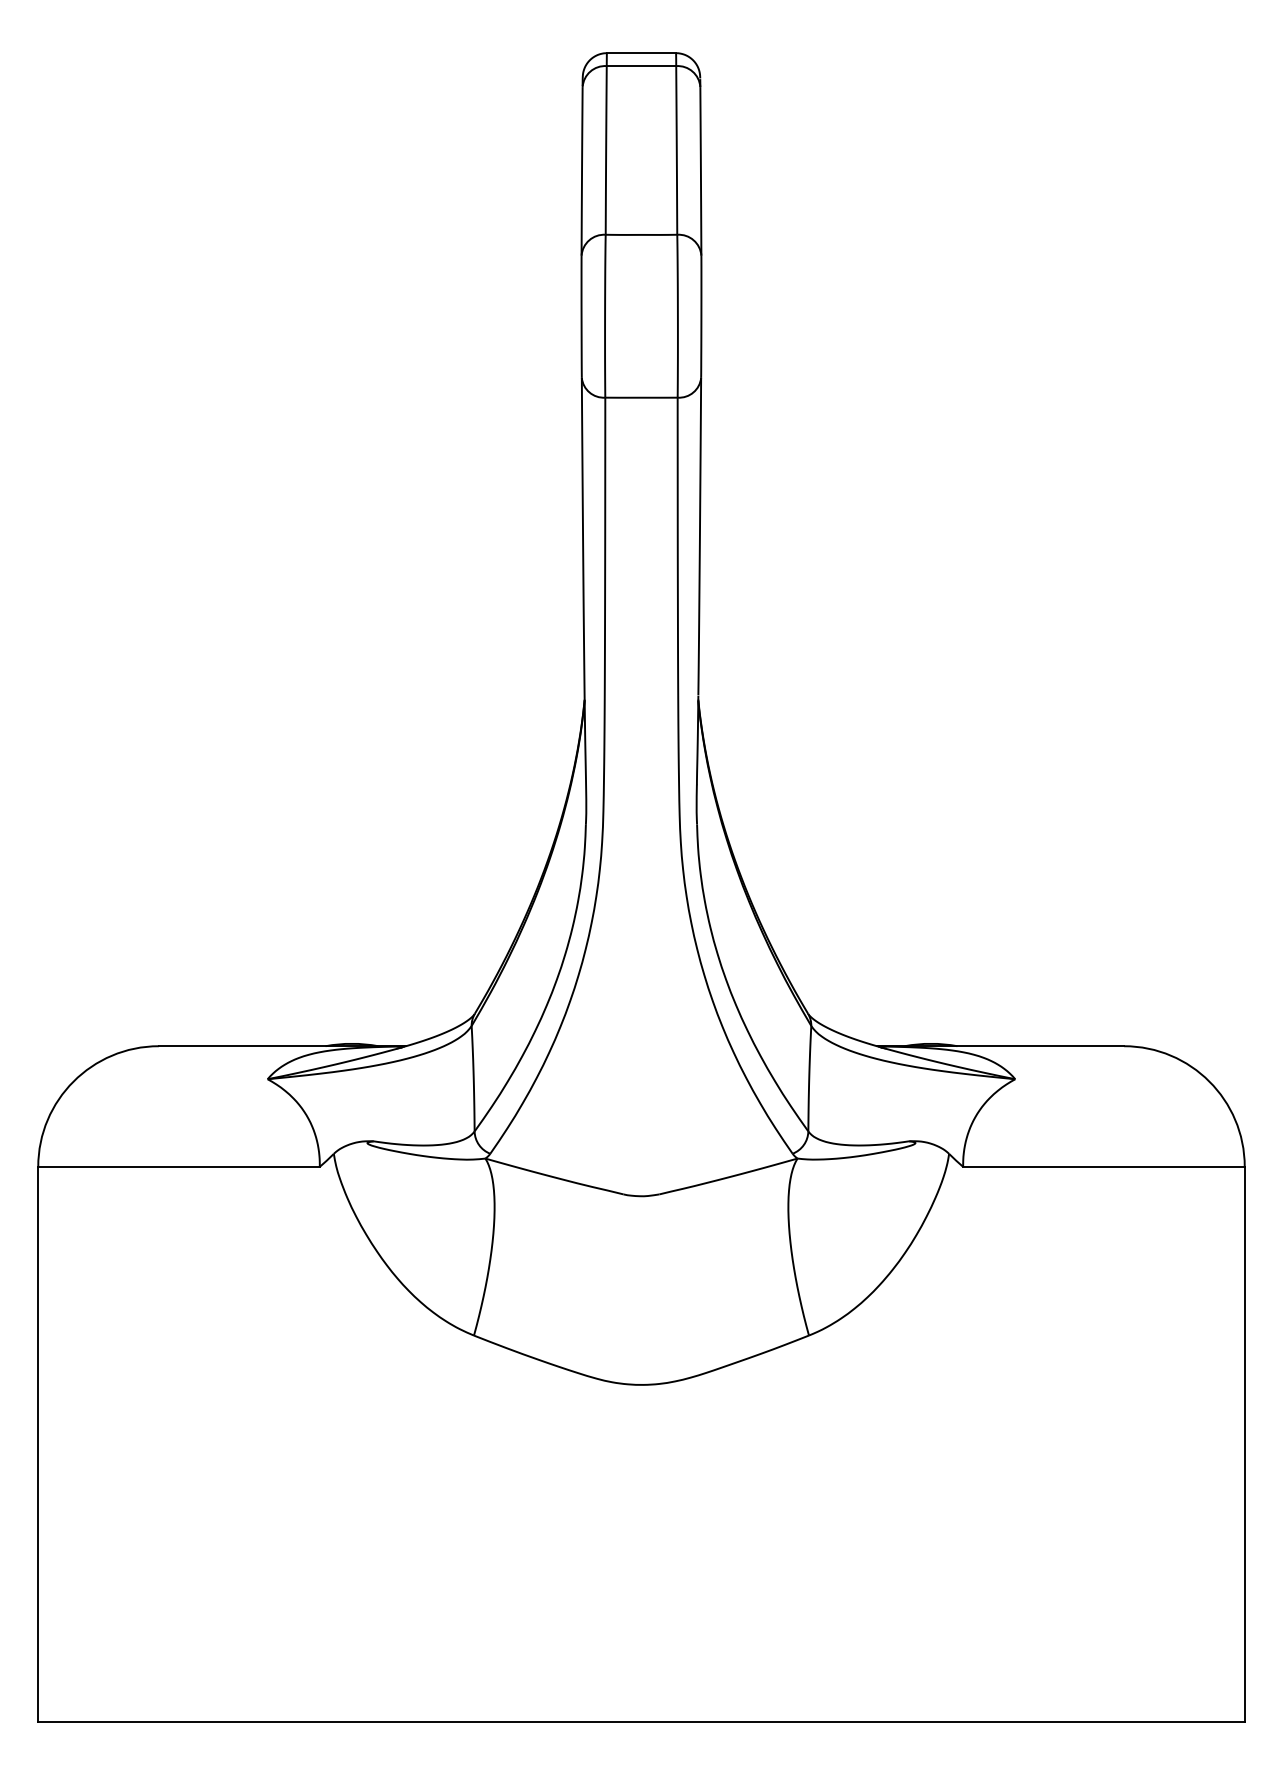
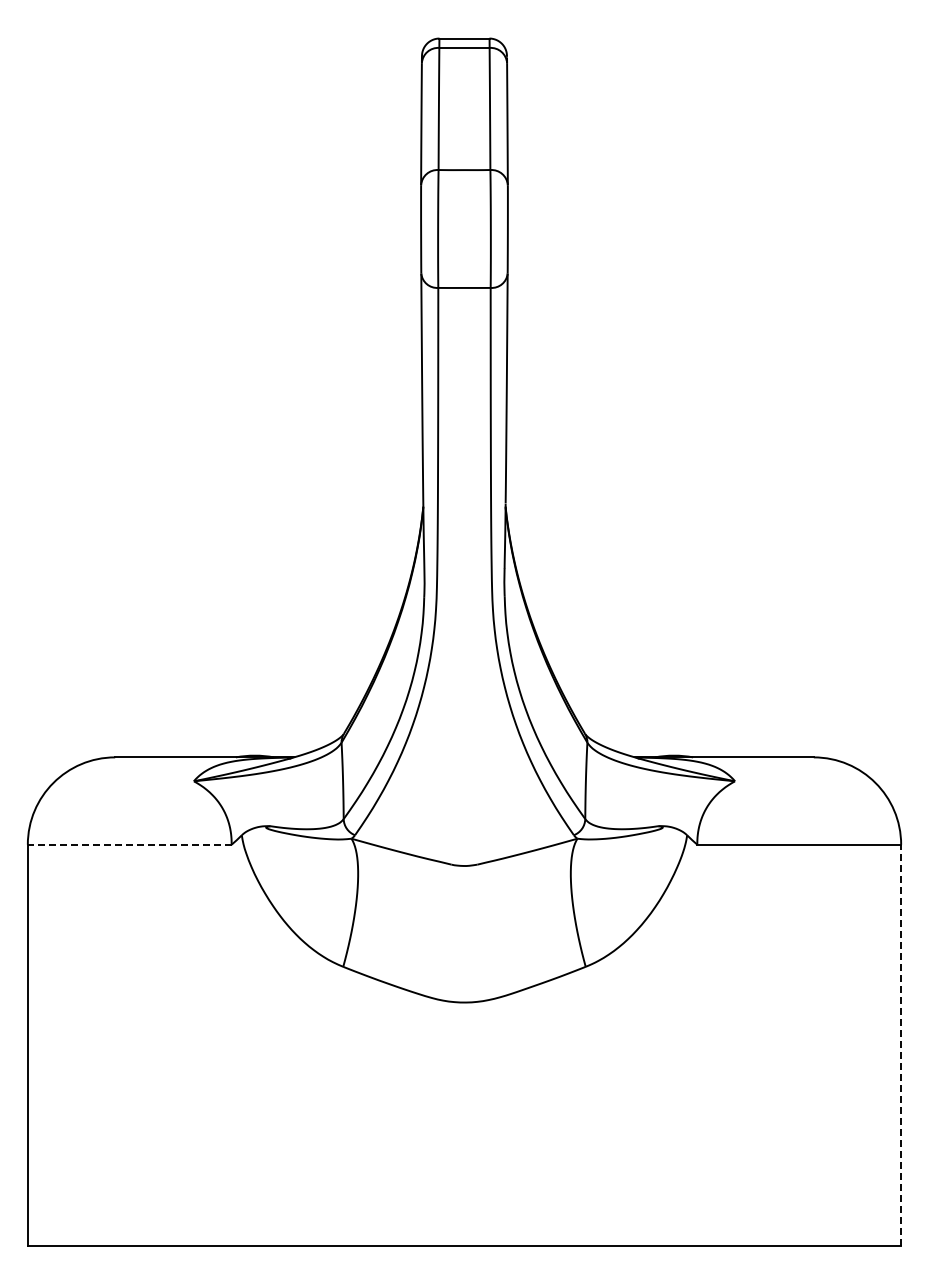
line: (178, 1166) -> (129, 844), solid -> dashed
line: (1245, 1444) -> (901, 1045), solid -> dashed

